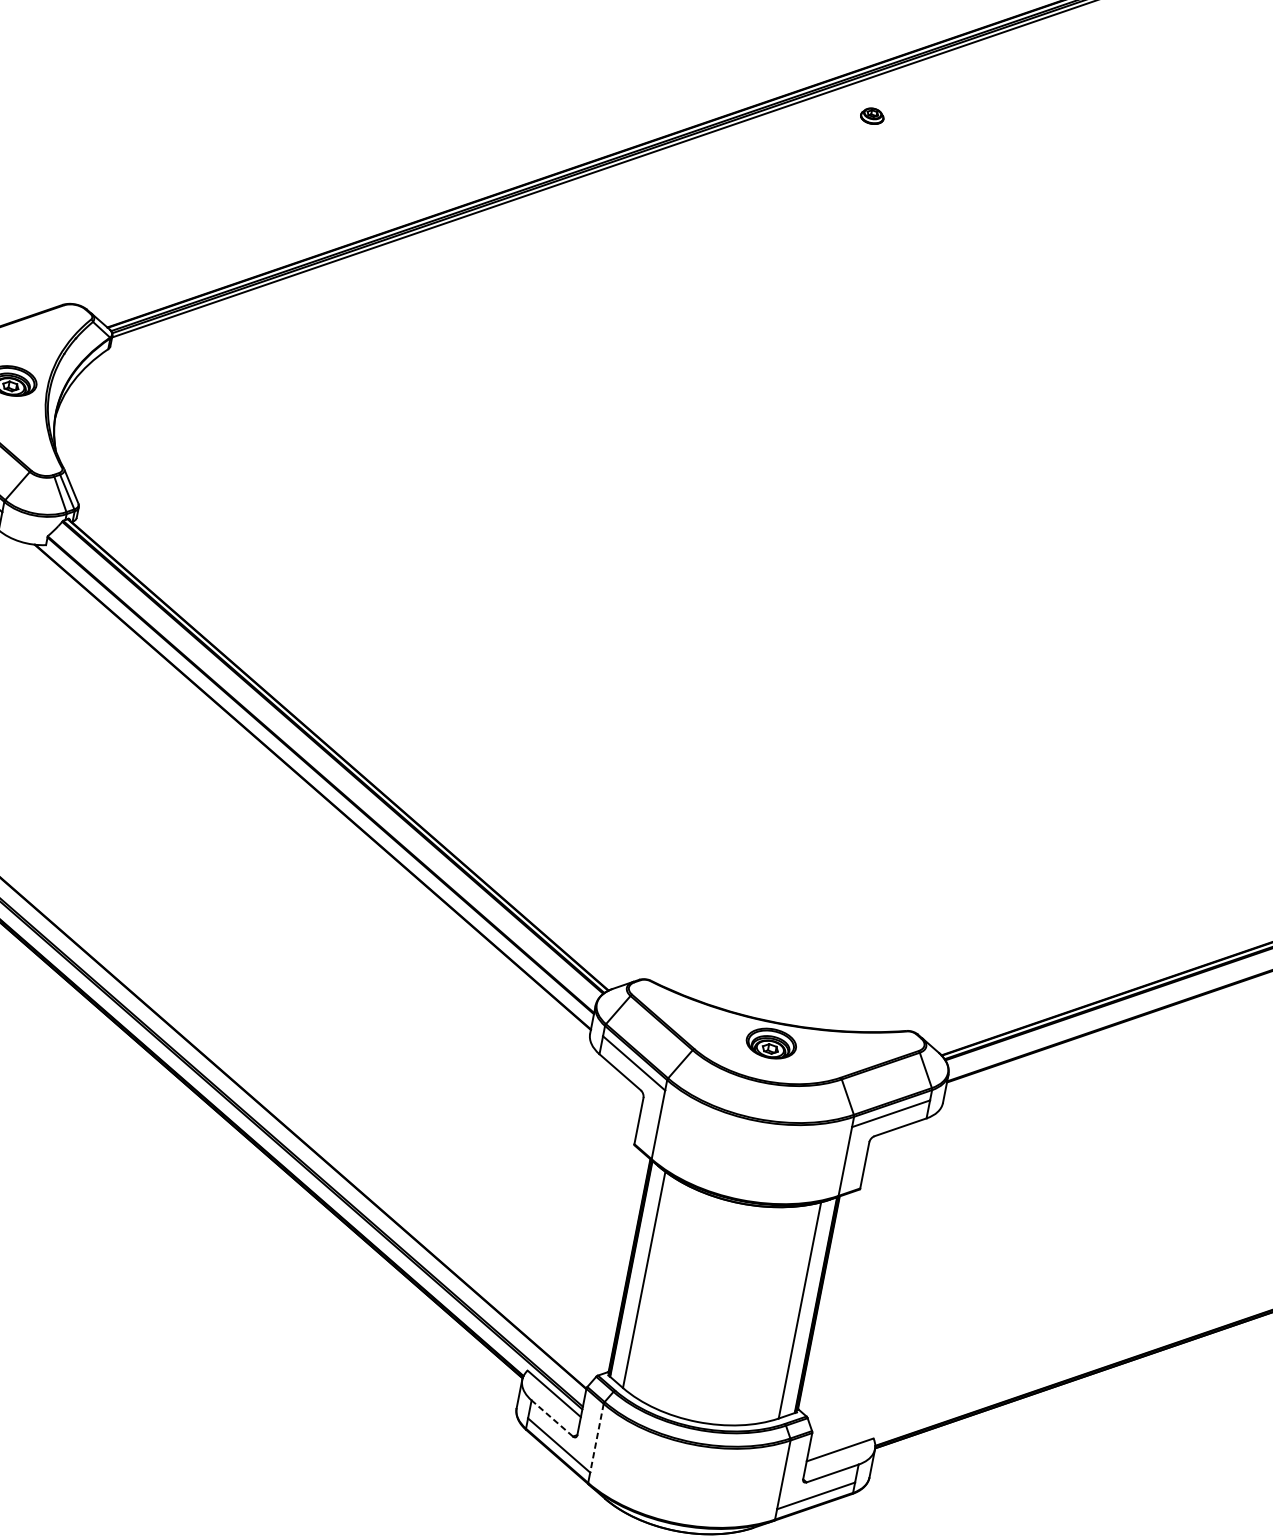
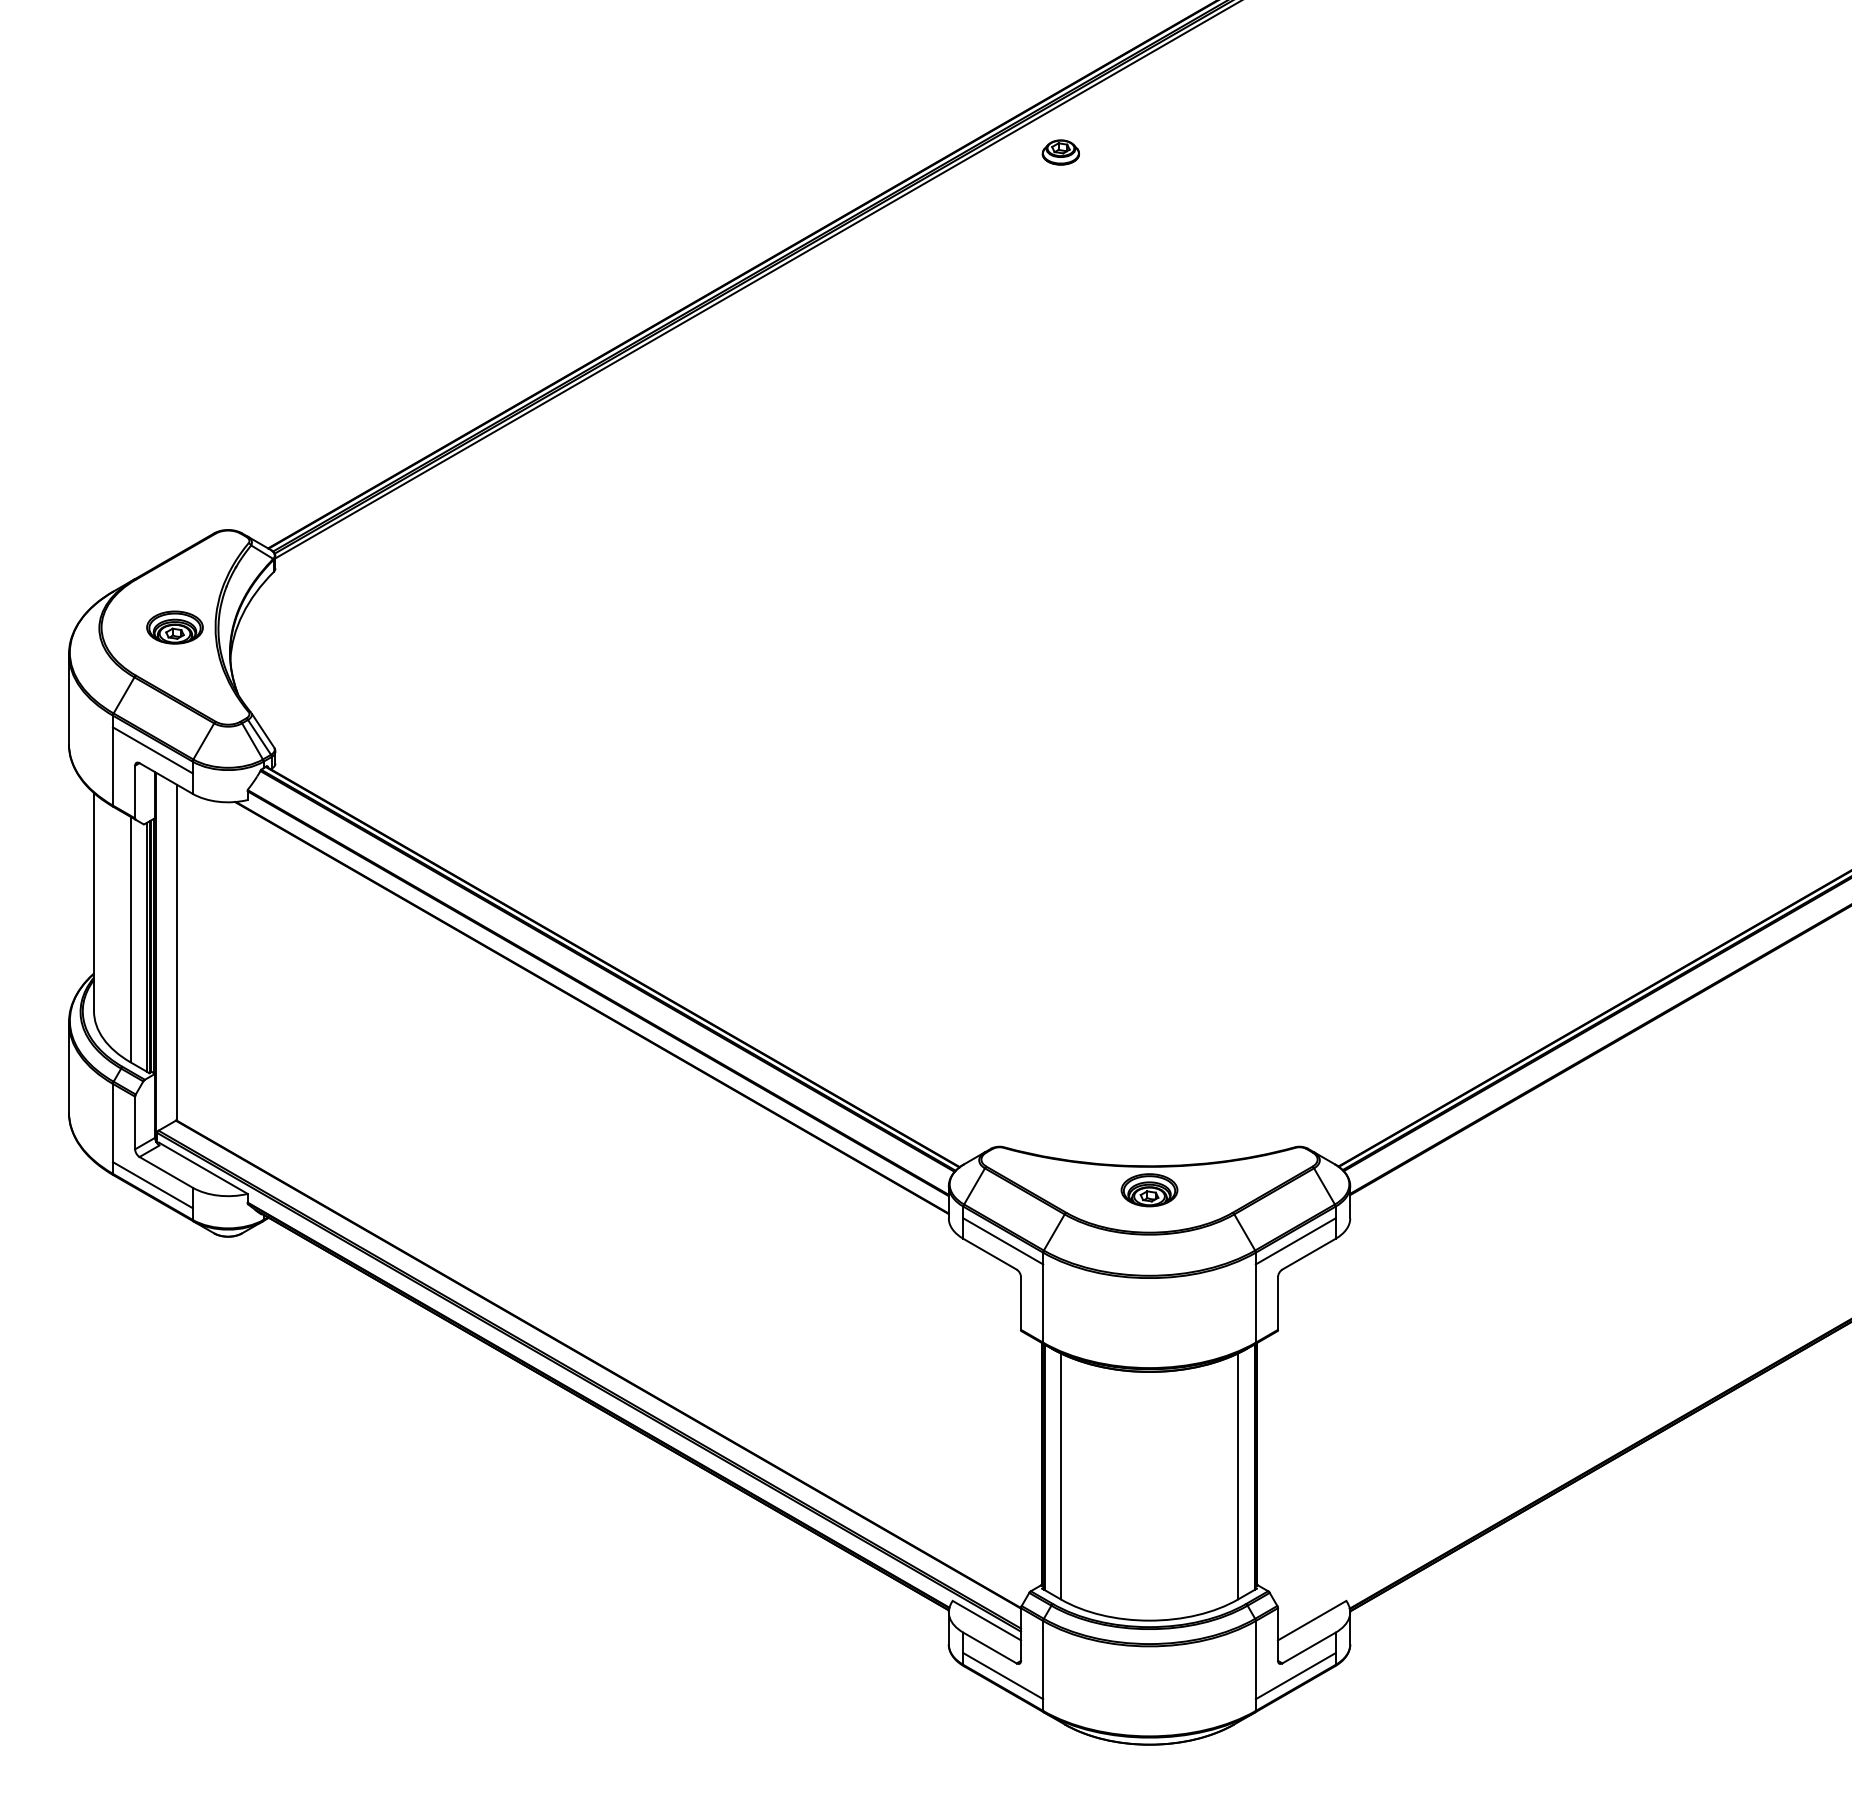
part: (872, 116) -> (1060, 152), size x1.43
line: (552, 1418) -> (990, 1648), dashed -> solid
line: (597, 1438) -> (1043, 1660), dashed -> solid

